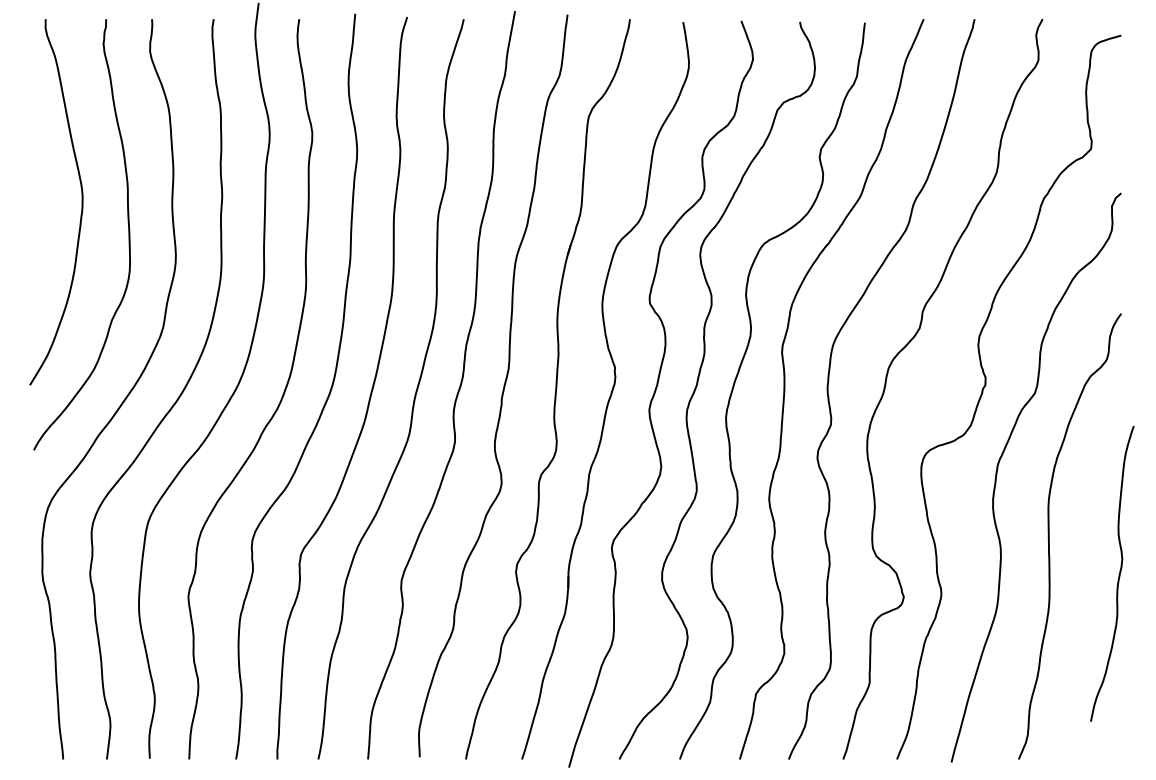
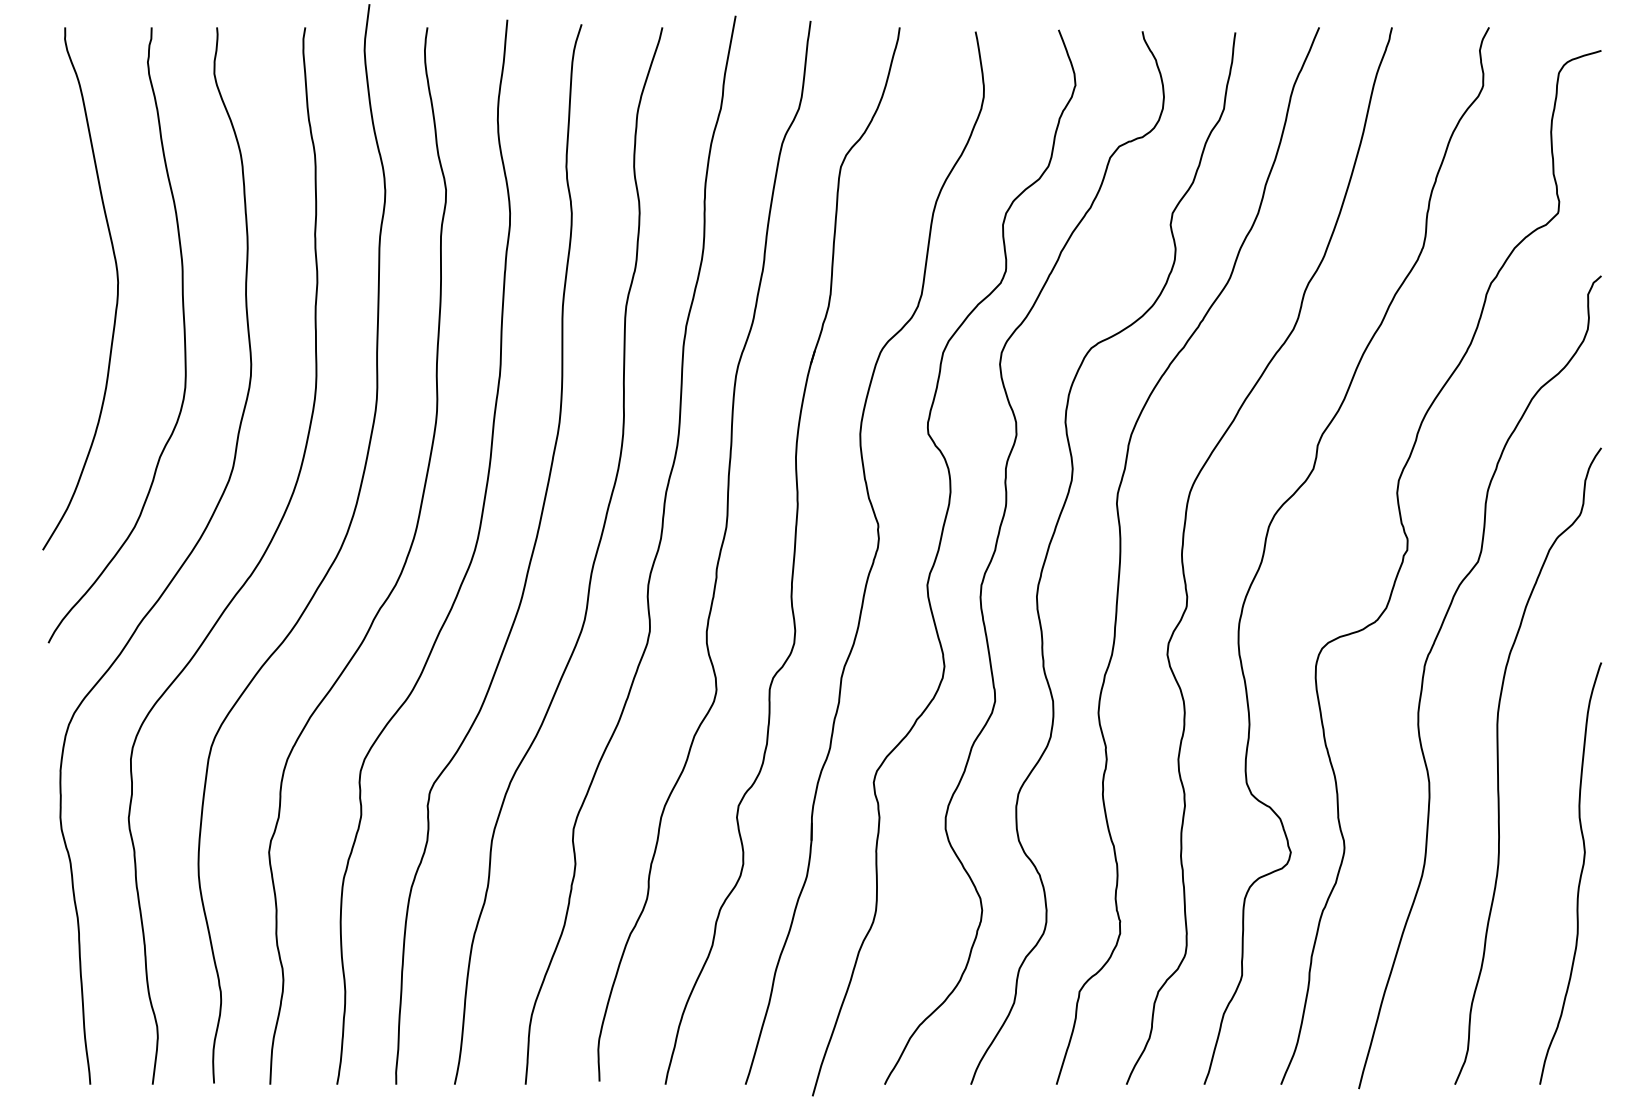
curve: (1118, 575) -> (1579, 876), moved

